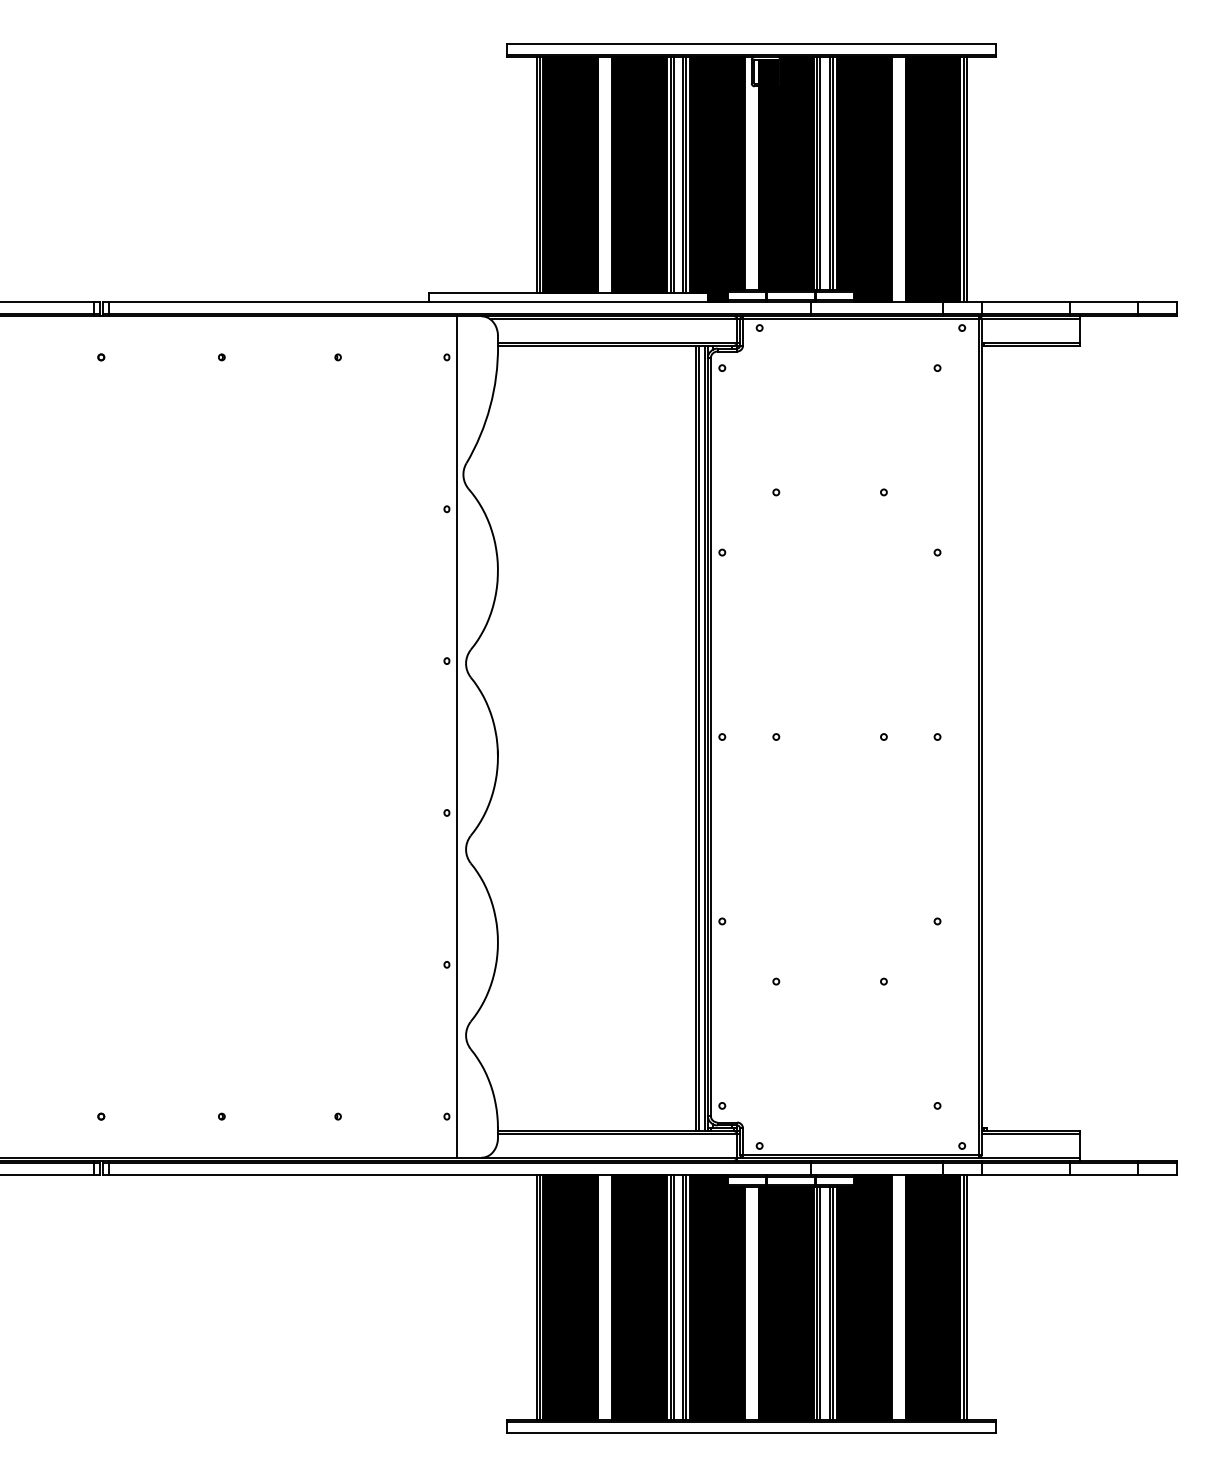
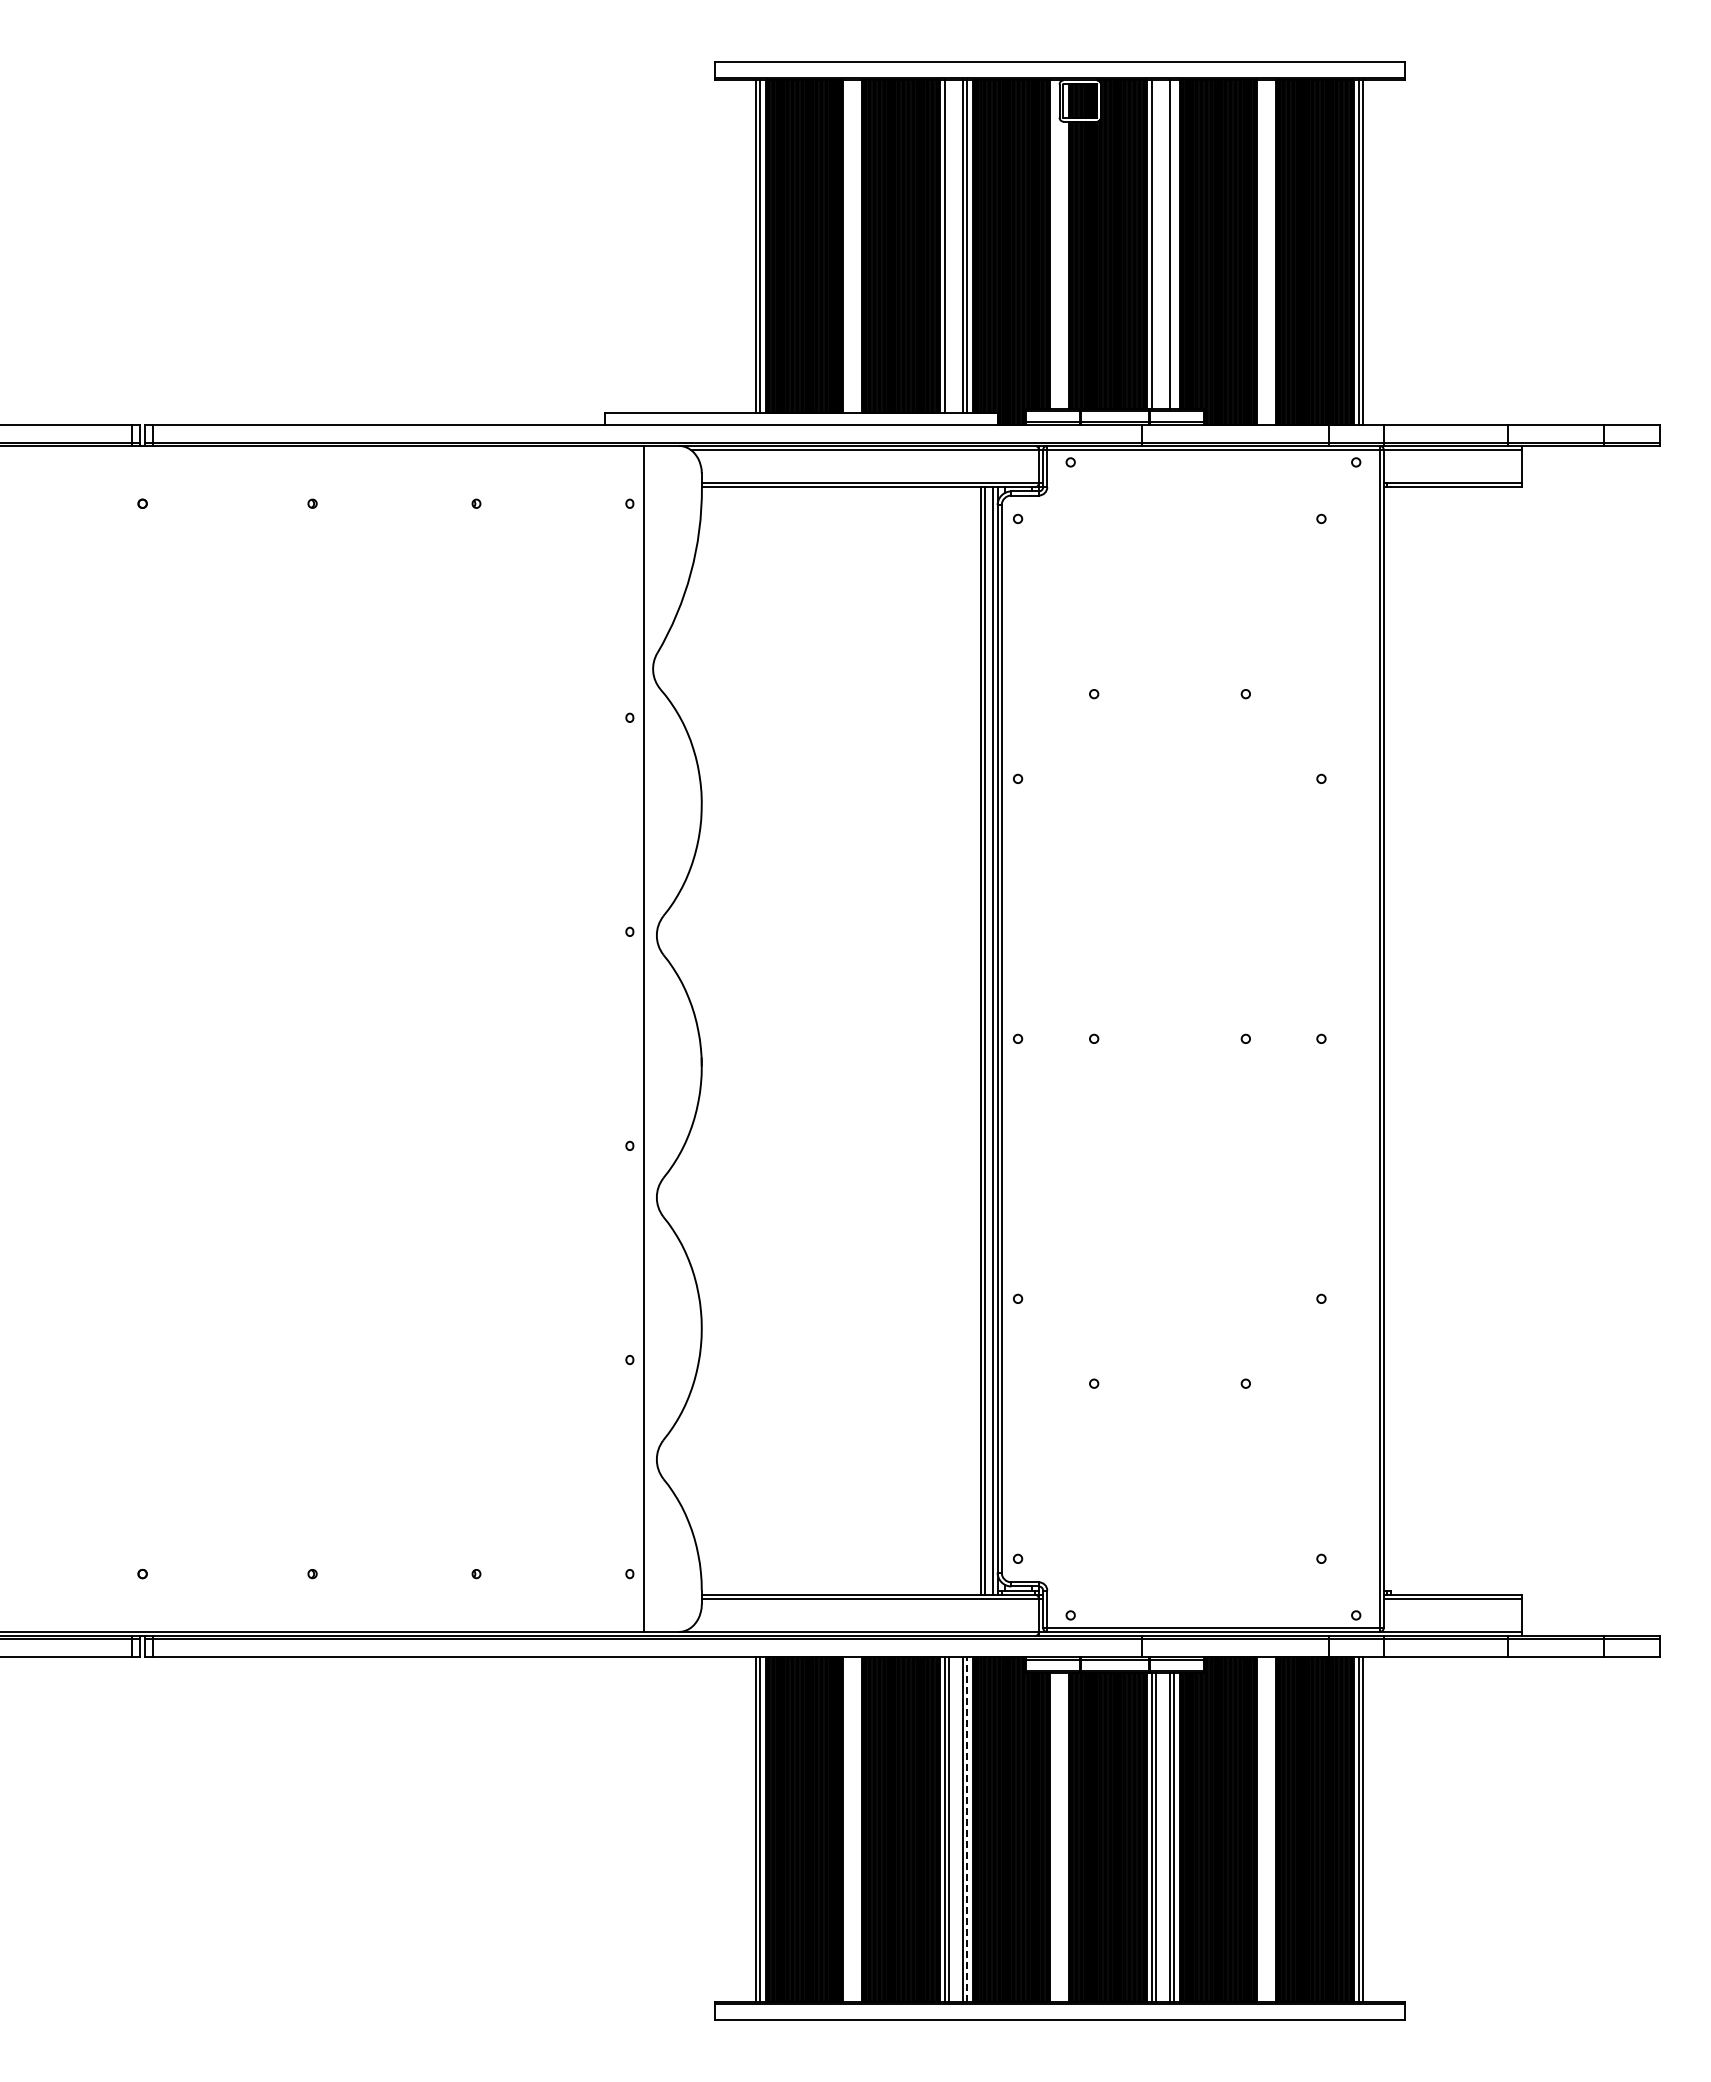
line: (820, 173) -> (1156, 244), removed
line: (833, 173) -> (1174, 244), removed
line: (673, 174) -> (949, 246), removed
line: (686, 1297) -> (967, 1828), solid -> dashed

